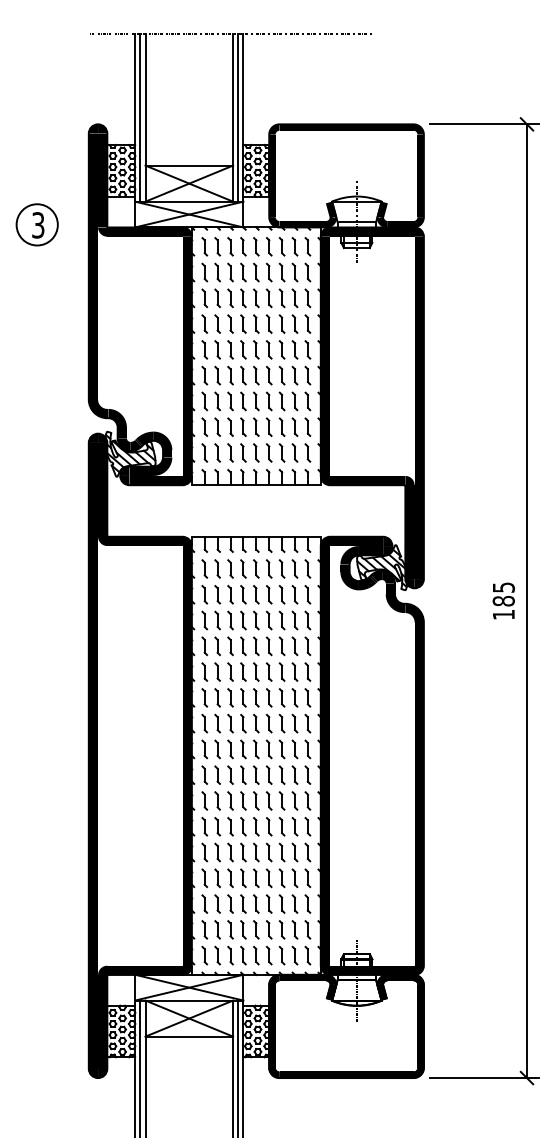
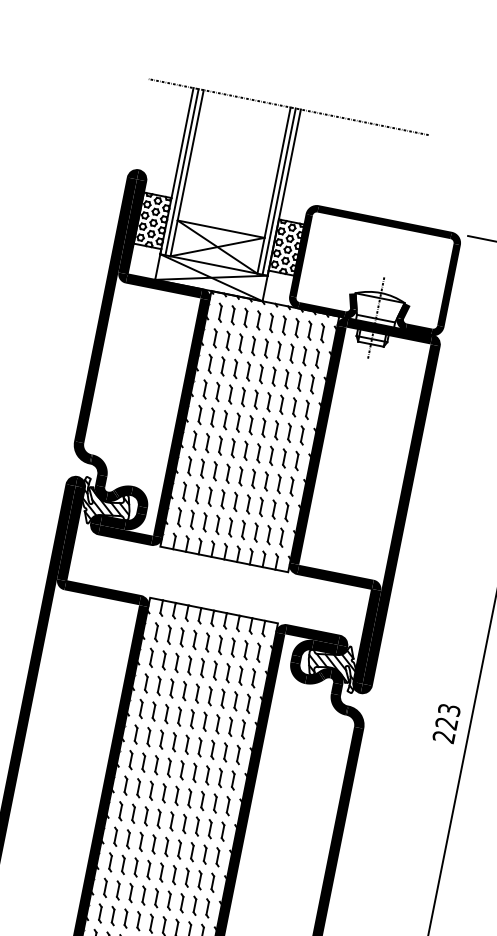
part: (36, 224) -> (57, 257), removed
text: (503, 600) -> (446, 722), 185 -> 223

